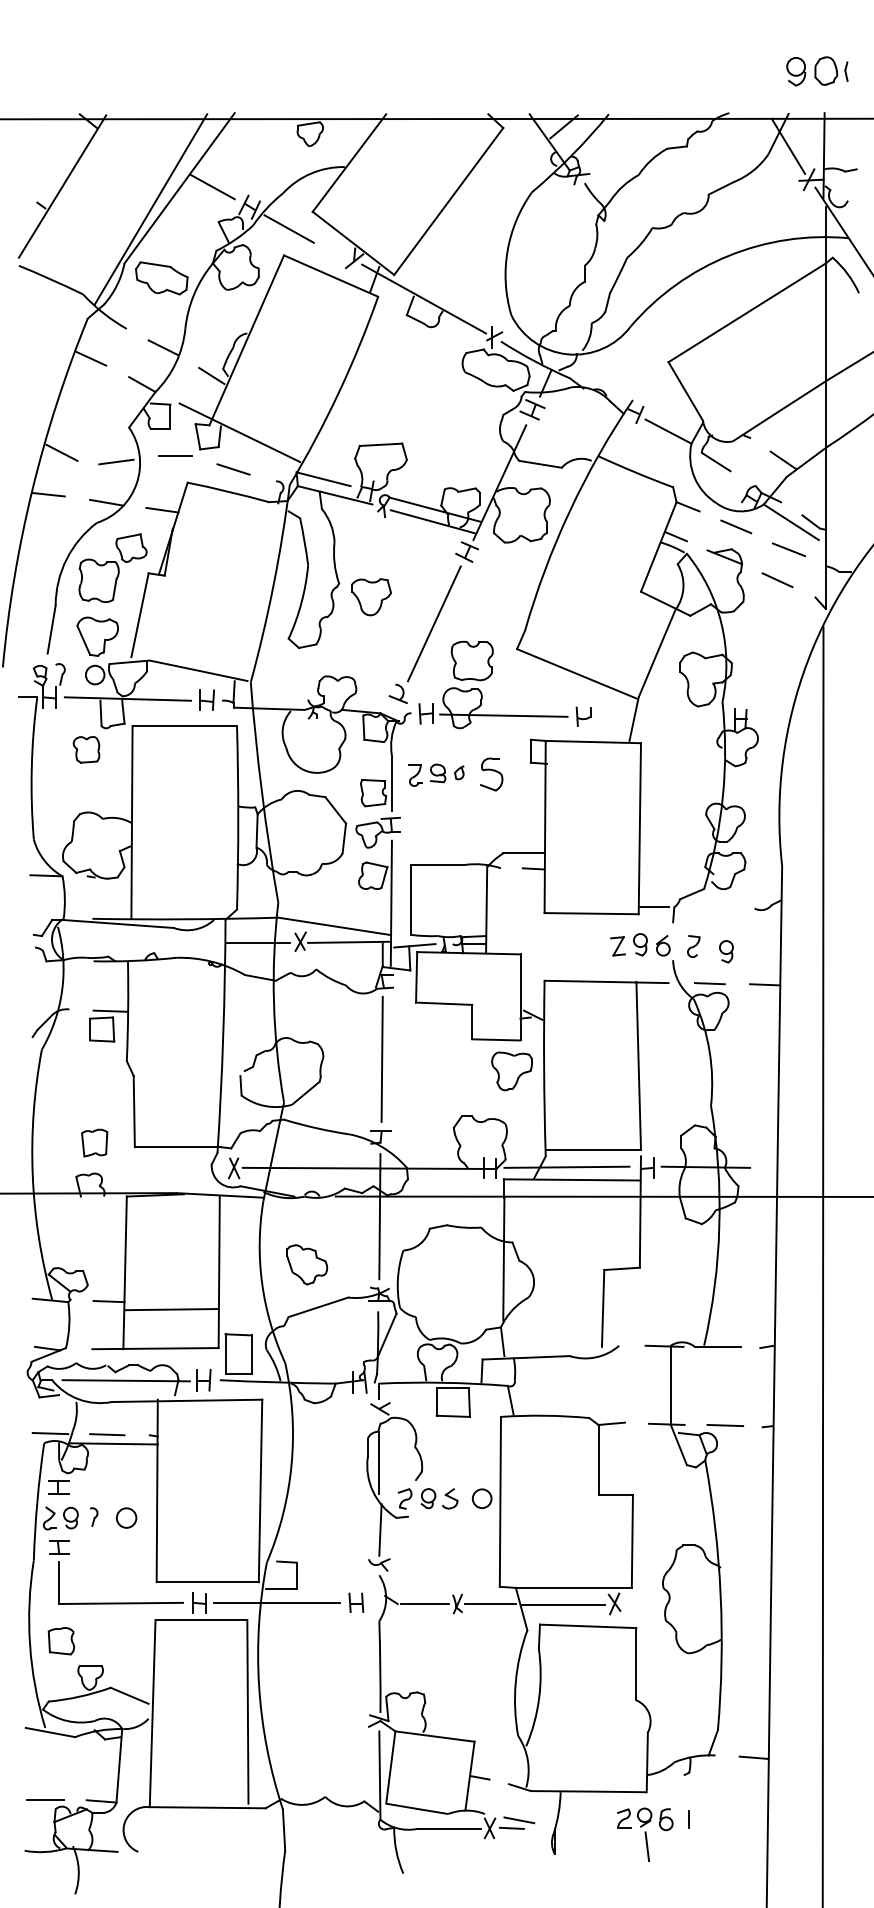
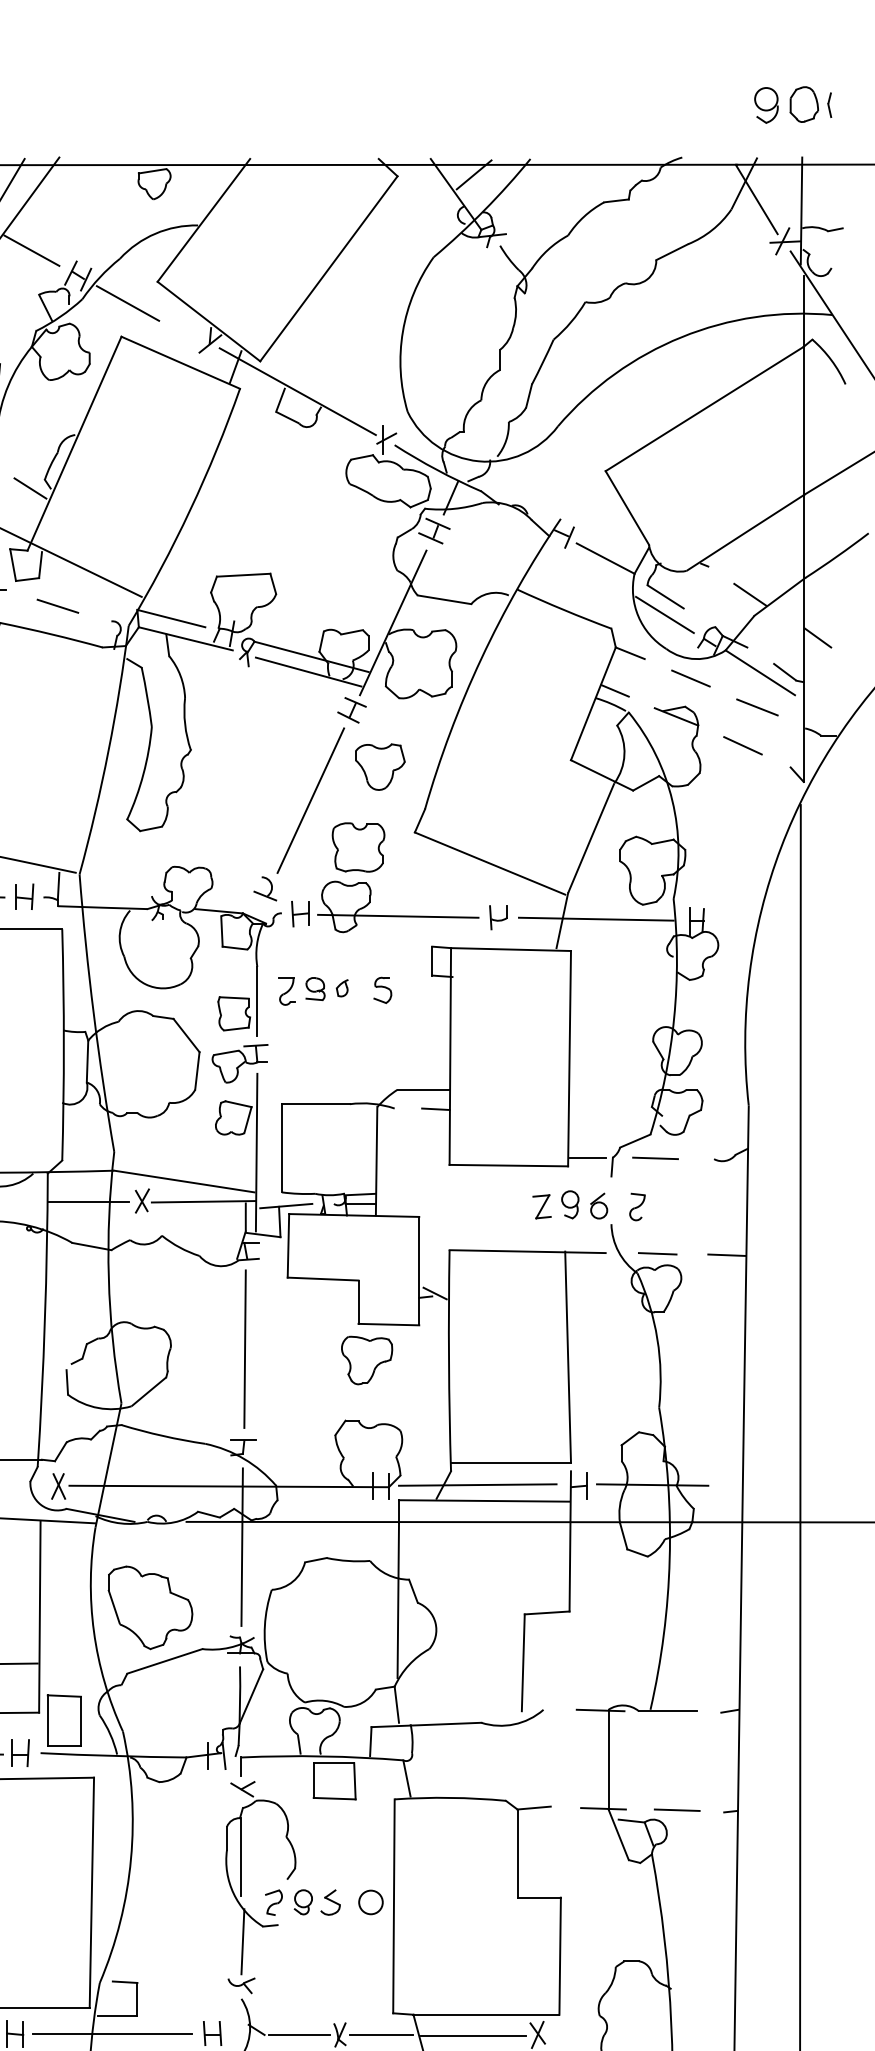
line: (715, 476) -> (664, 615), added
line: (836, 494) -> (817, 637), added
part: (371, 597) -> (380, 767), moved
line: (660, 717) -> (595, 918), added
part: (491, 774) -> (382, 990), size x0.62
line: (707, 907) -> (654, 1157), added
part: (726, 951) -> (678, 1213), removed
part: (511, 1071) -> (366, 1360), moved
part: (307, 1264) -> (151, 1607), size x1.67

